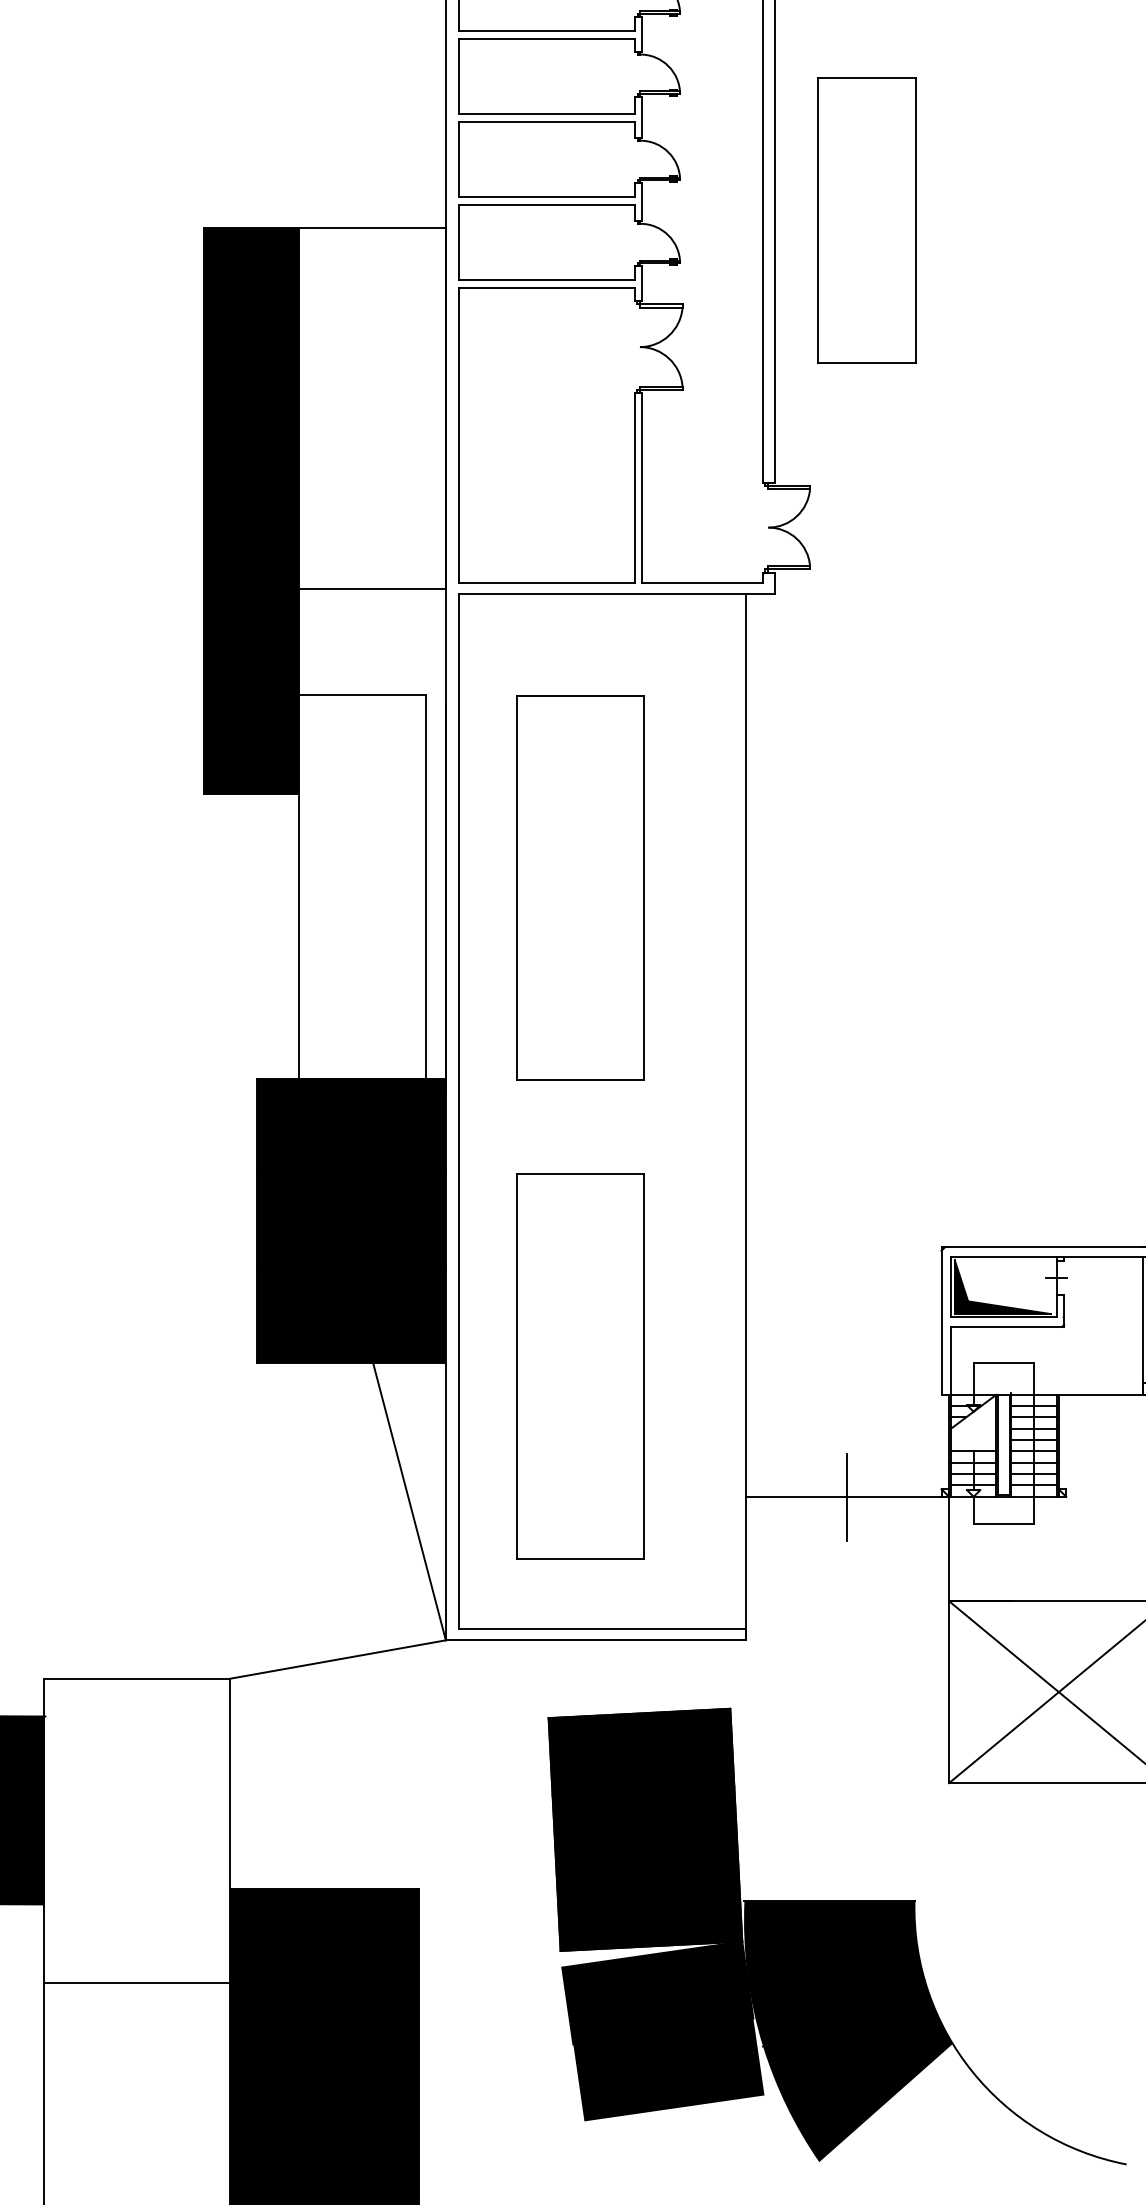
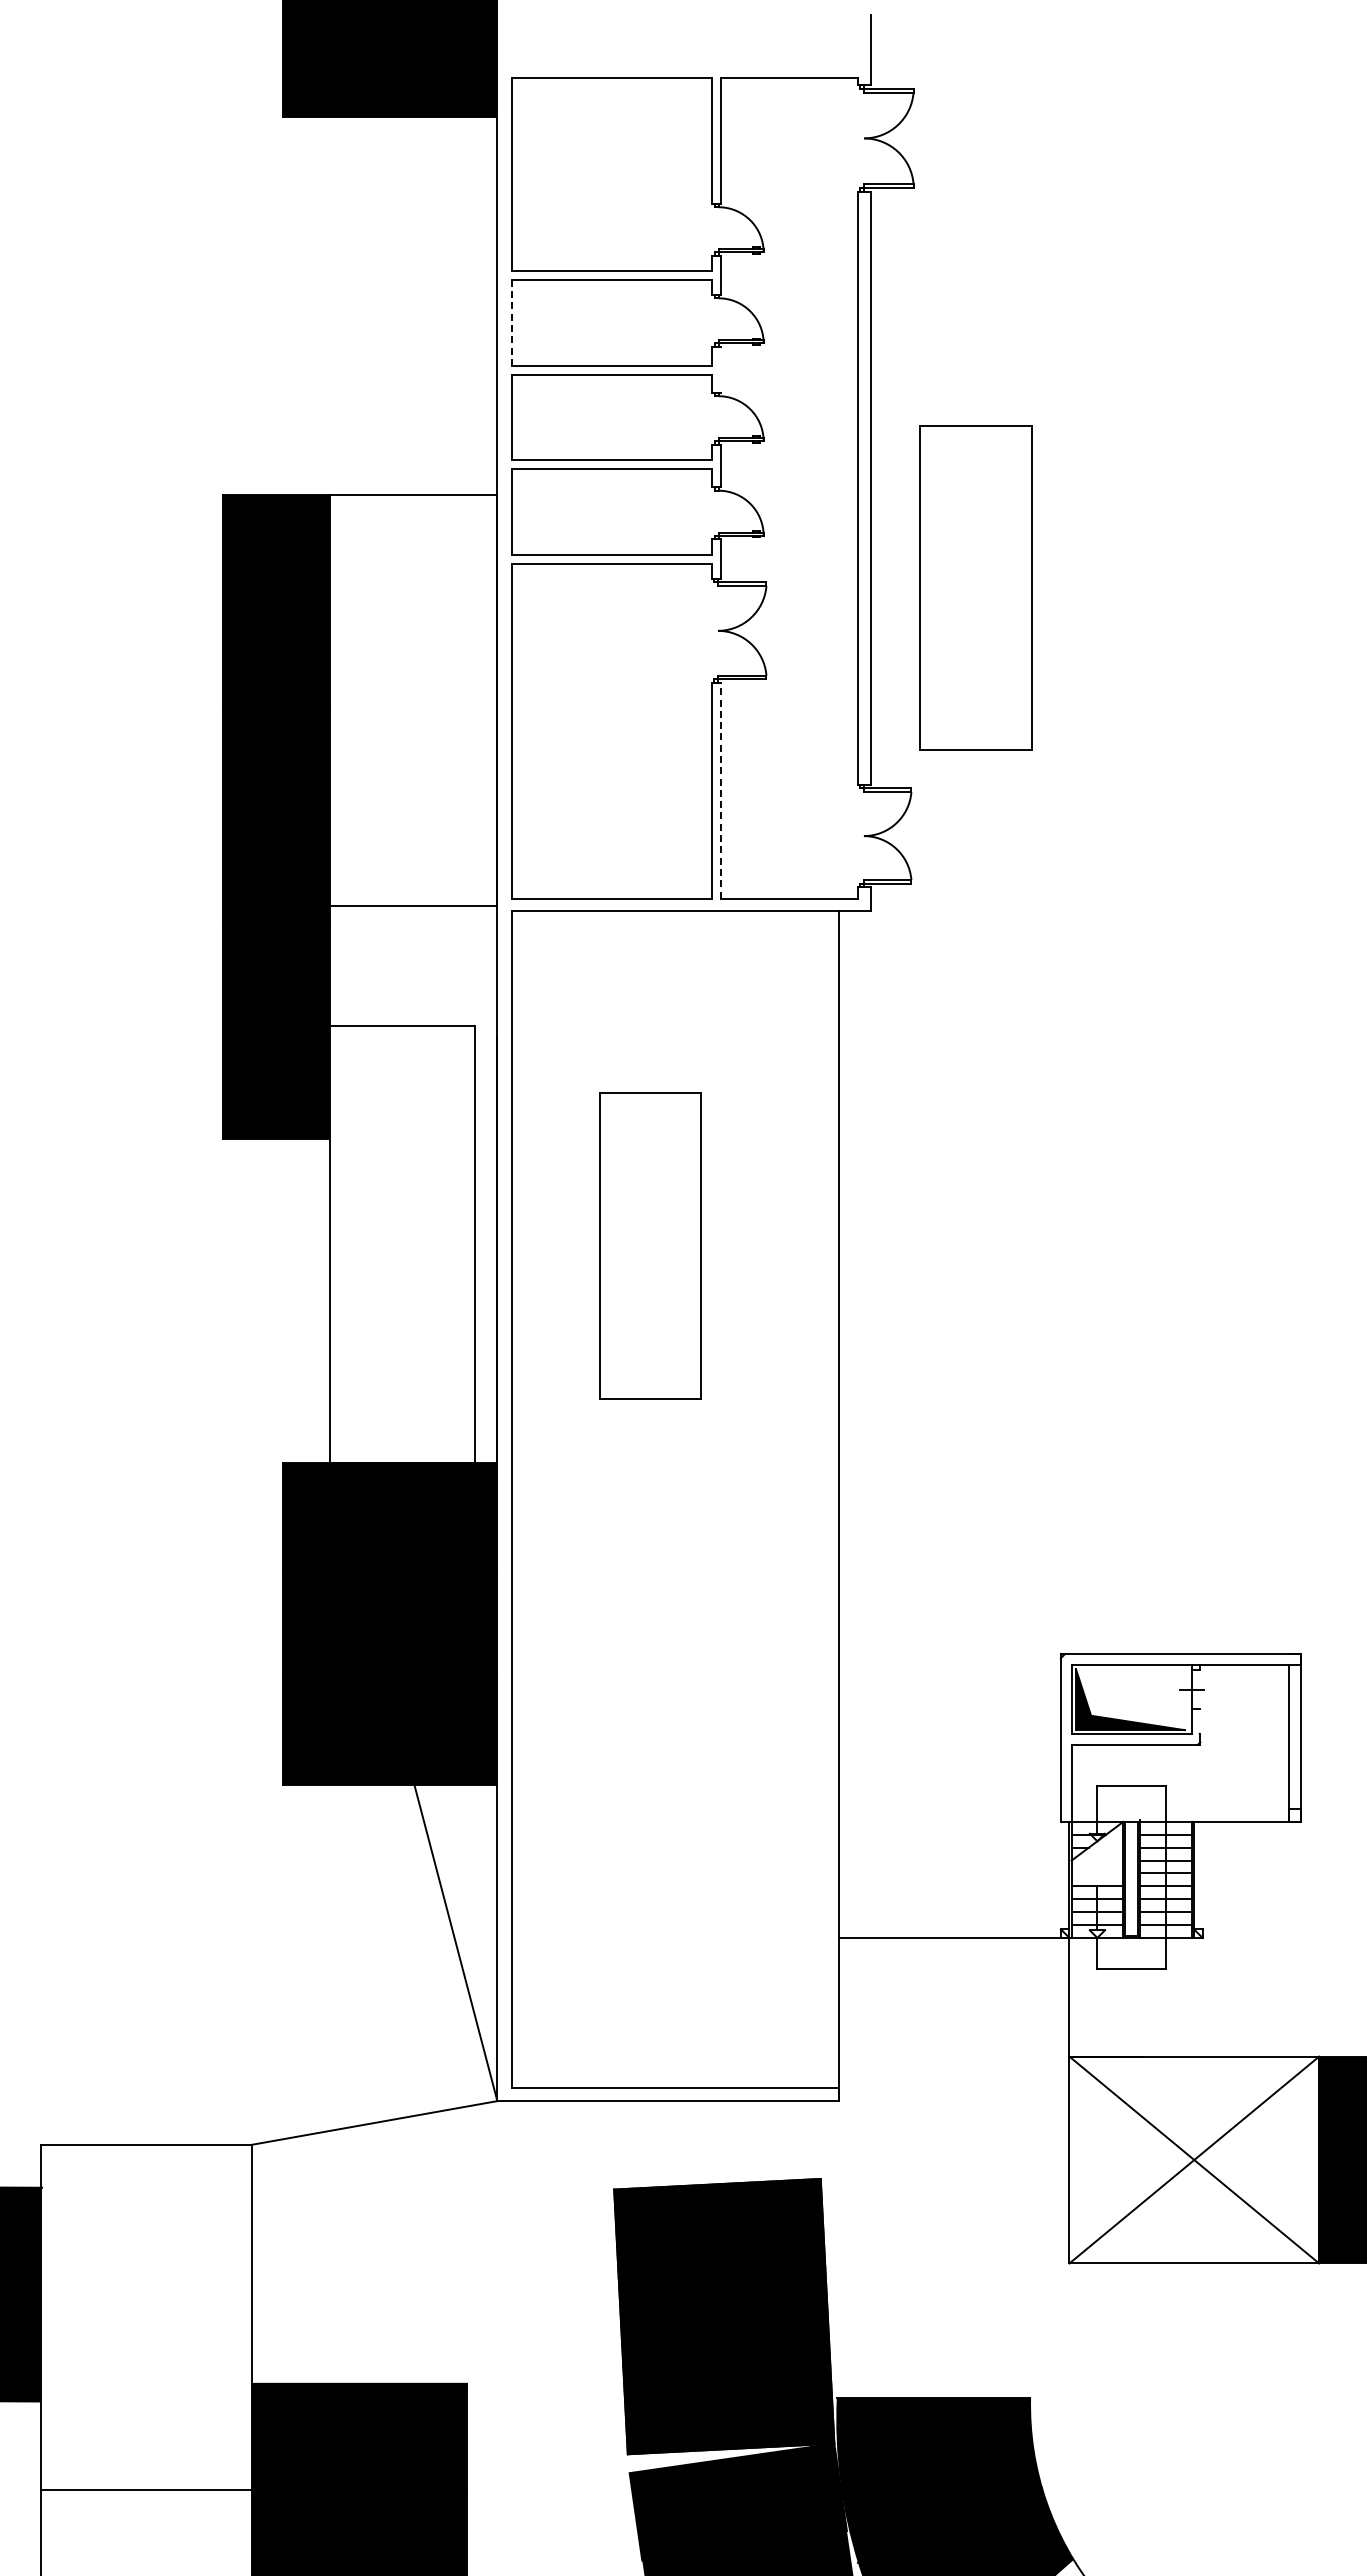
line: (459, 75) -> (512, 322), solid -> dashed
line: (642, 117) -> (720, 369), removed
part: (866, 220) -> (975, 587), moved
line: (642, 487) -> (720, 790), solid -> dashed
part: (580, 887) -> (650, 1245), size x0.7
line: (1064, 1305) -> (1200, 1720), removed
part: (580, 1366) -> (650, 1789), removed
line: (846, 1497) -> (952, 1938), removed

